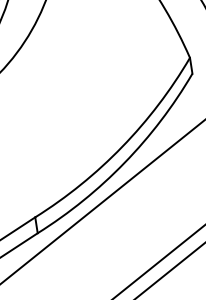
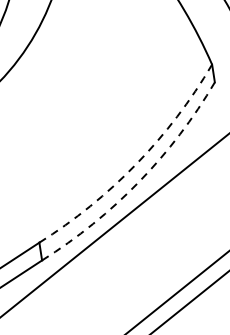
arc: (122, 146) -> (136, 163), solid -> dashed
arc: (124, 162) -> (139, 181), solid -> dashed

